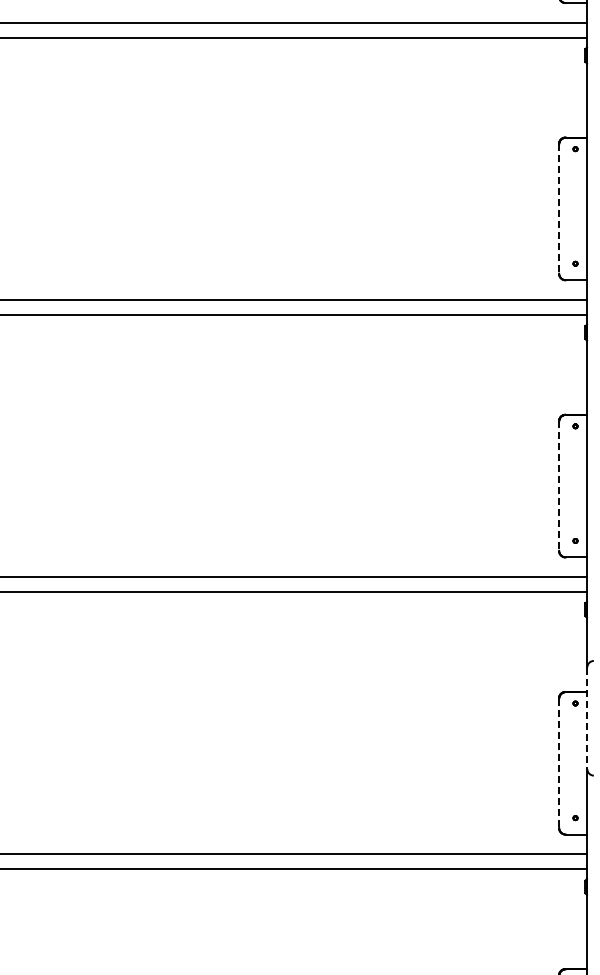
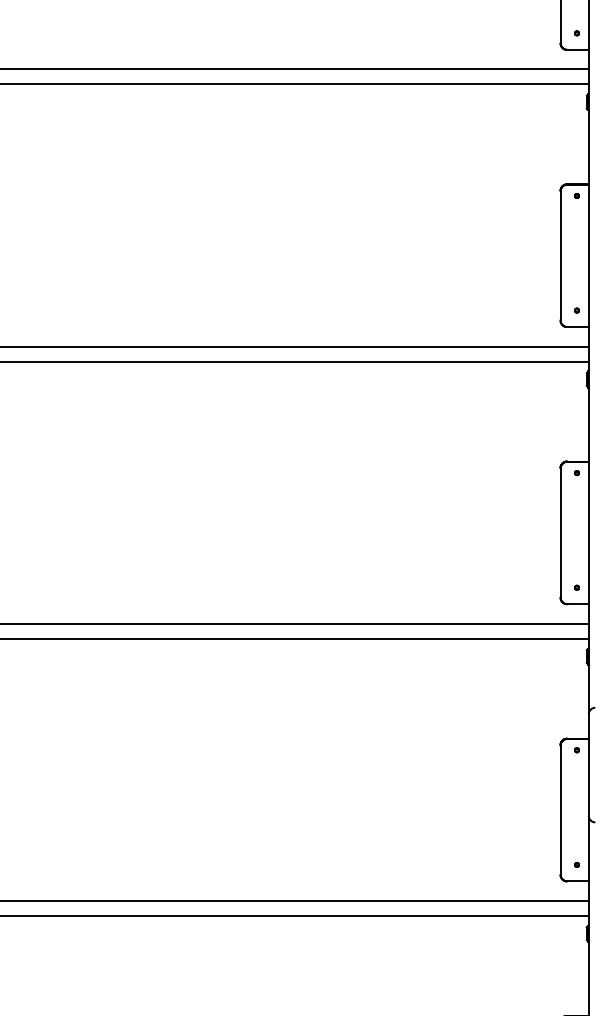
line: (559, 208) -> (560, 255), dashed -> solid
line: (559, 485) -> (560, 532), dashed -> solid
line: (587, 718) -> (588, 765), dashed -> solid
line: (559, 763) -> (560, 810), dashed -> solid

